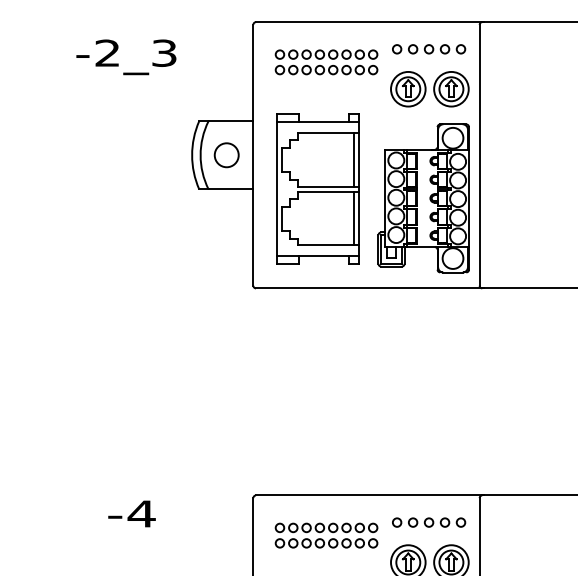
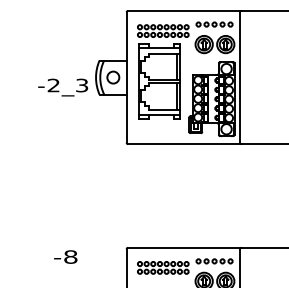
text: (127, 57) -> (63, 87), moved
part: (318, 189) -> (159, 81), moved
text: (141, 512) -> (70, 256), -4 -> -8

